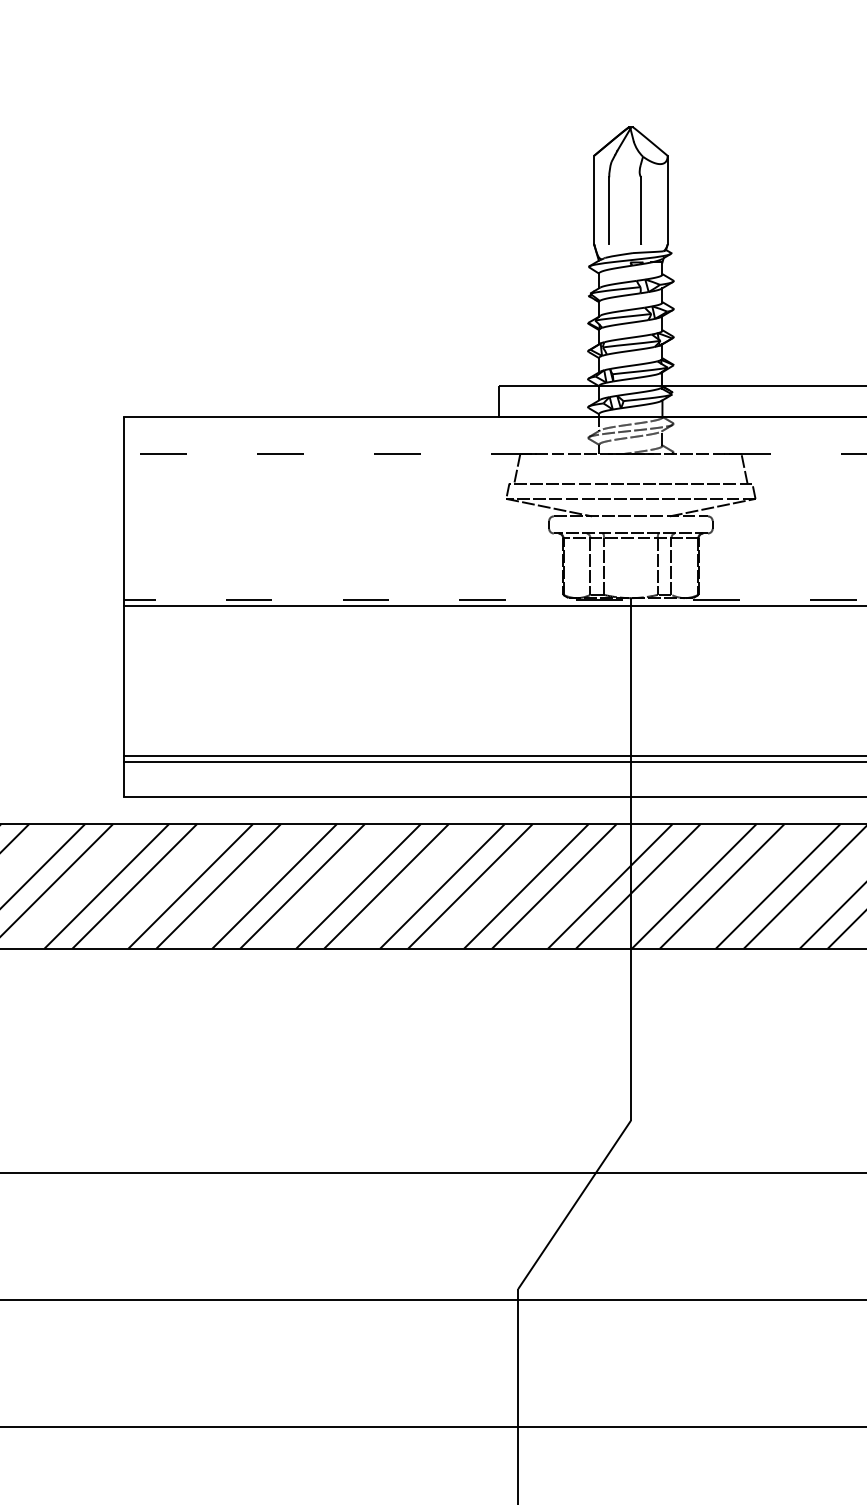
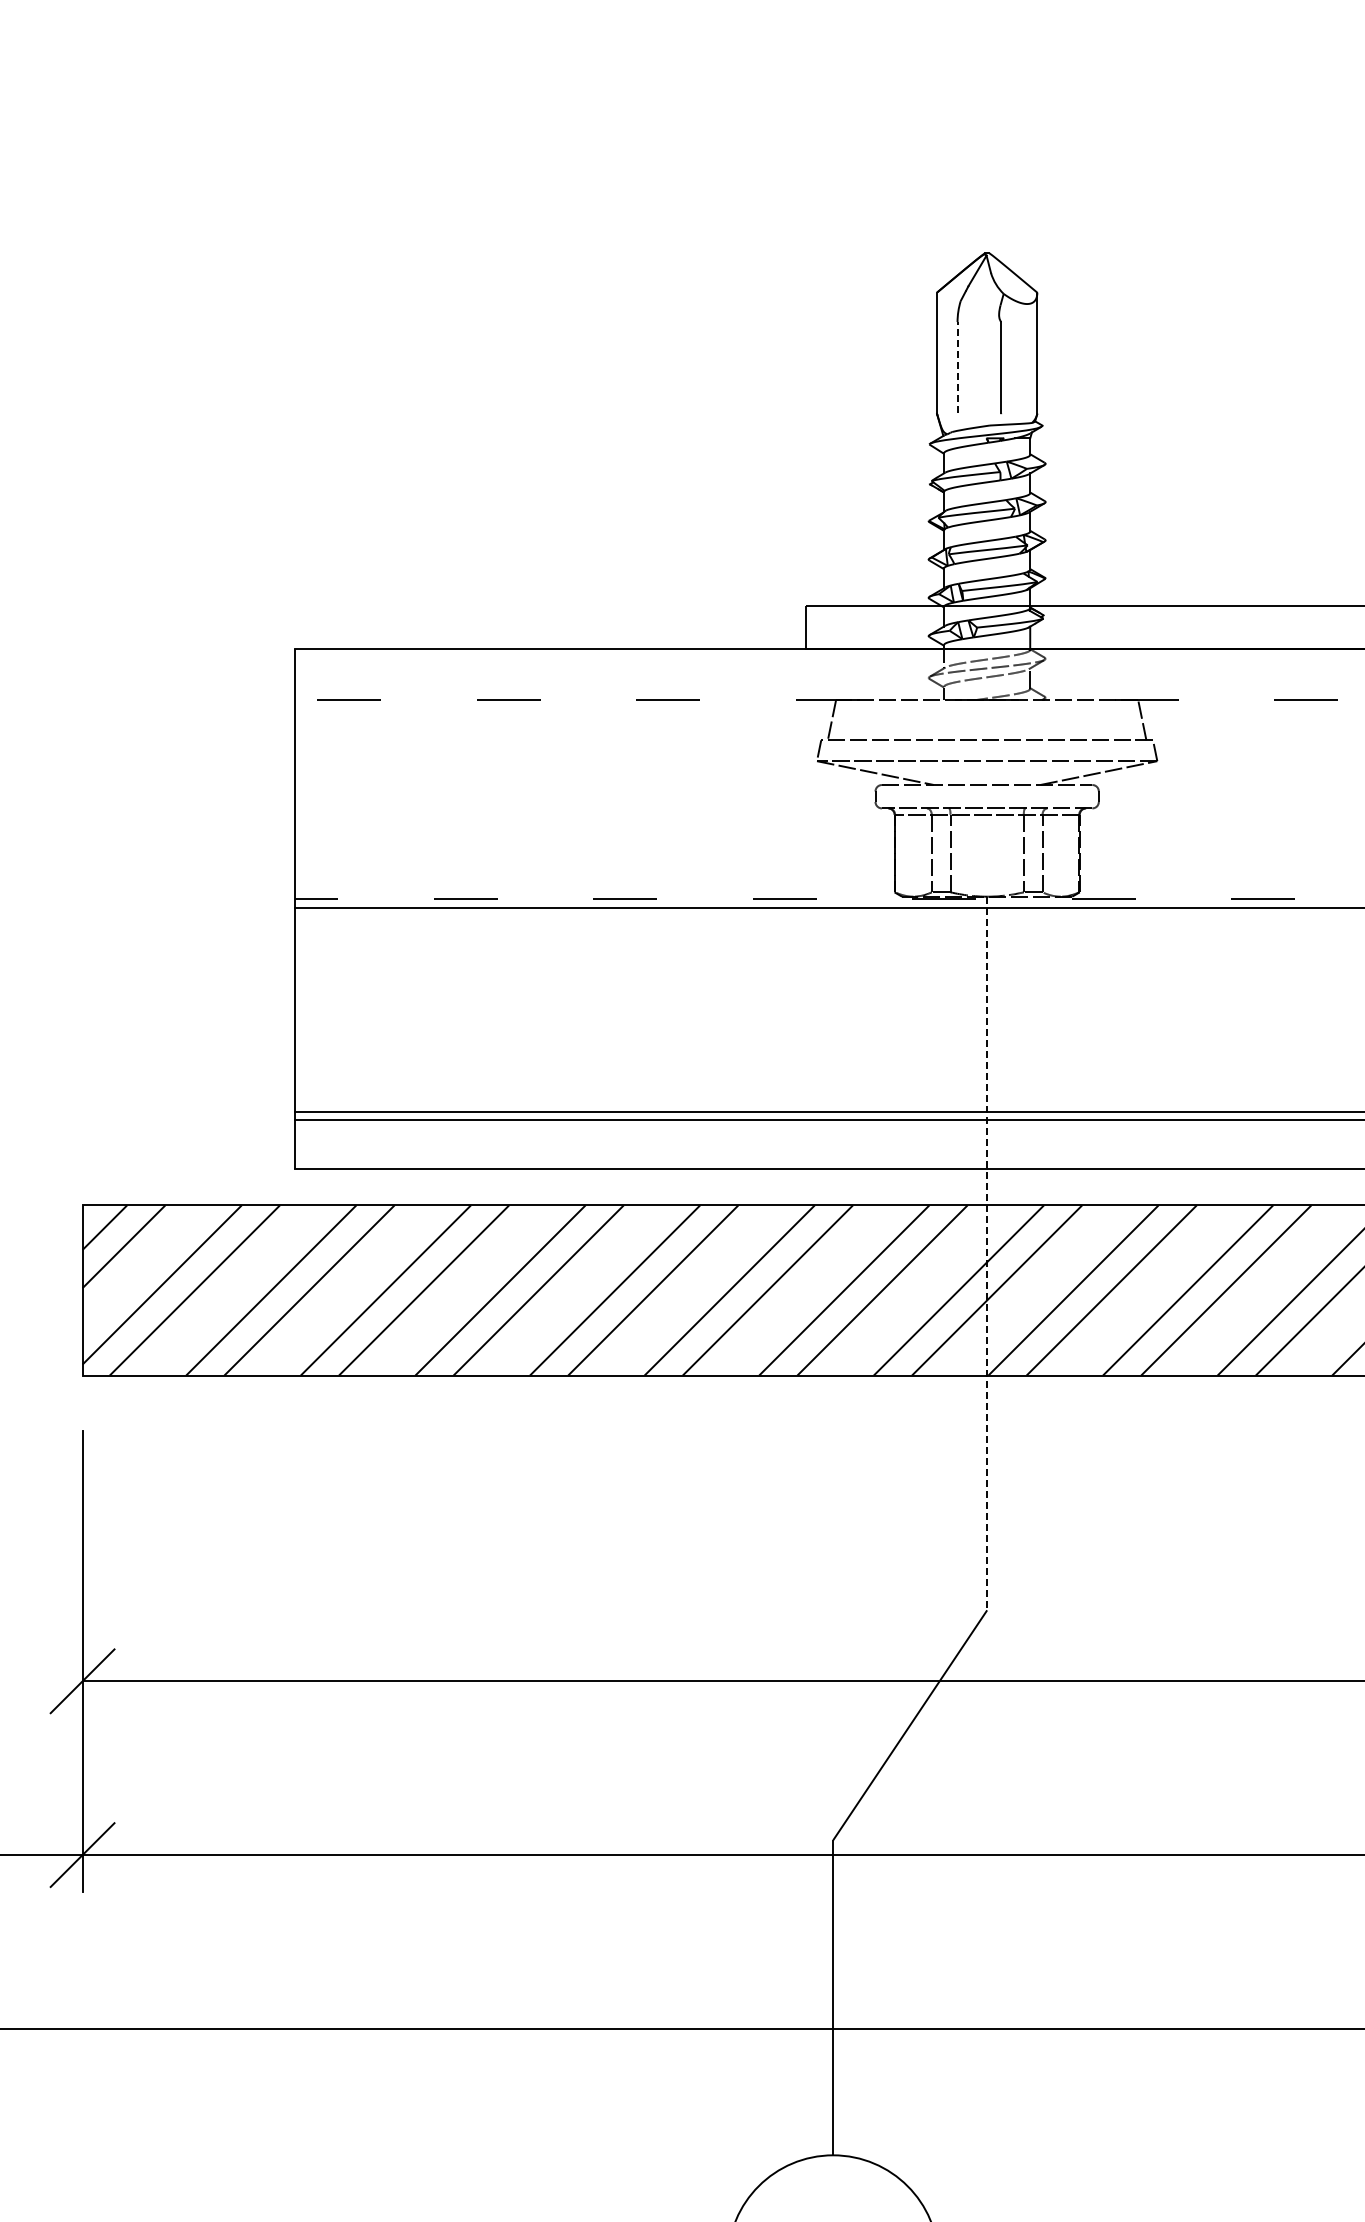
line: (609, 209) -> (957, 366), solid -> dashed
line: (631, 859) -> (987, 1253), solid -> dashed

